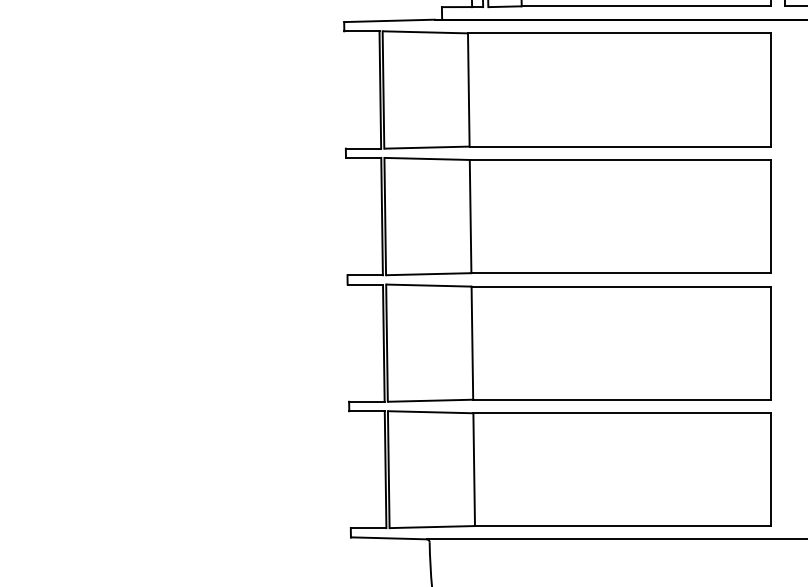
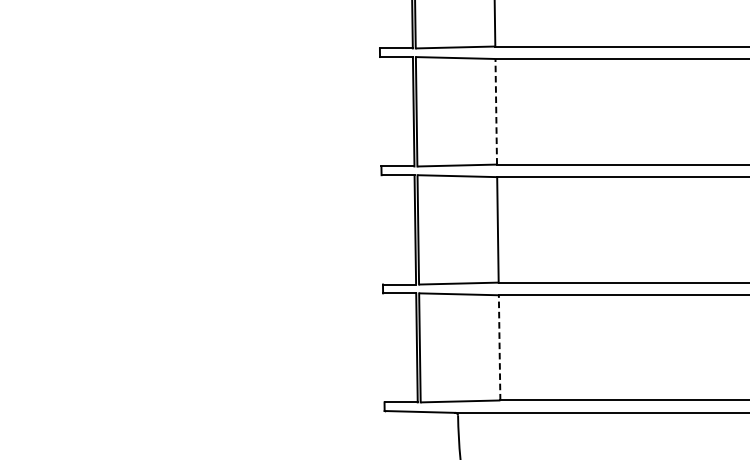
line: (470, 216) -> (496, 111), solid -> dashed
line: (474, 470) -> (499, 348), solid -> dashed

